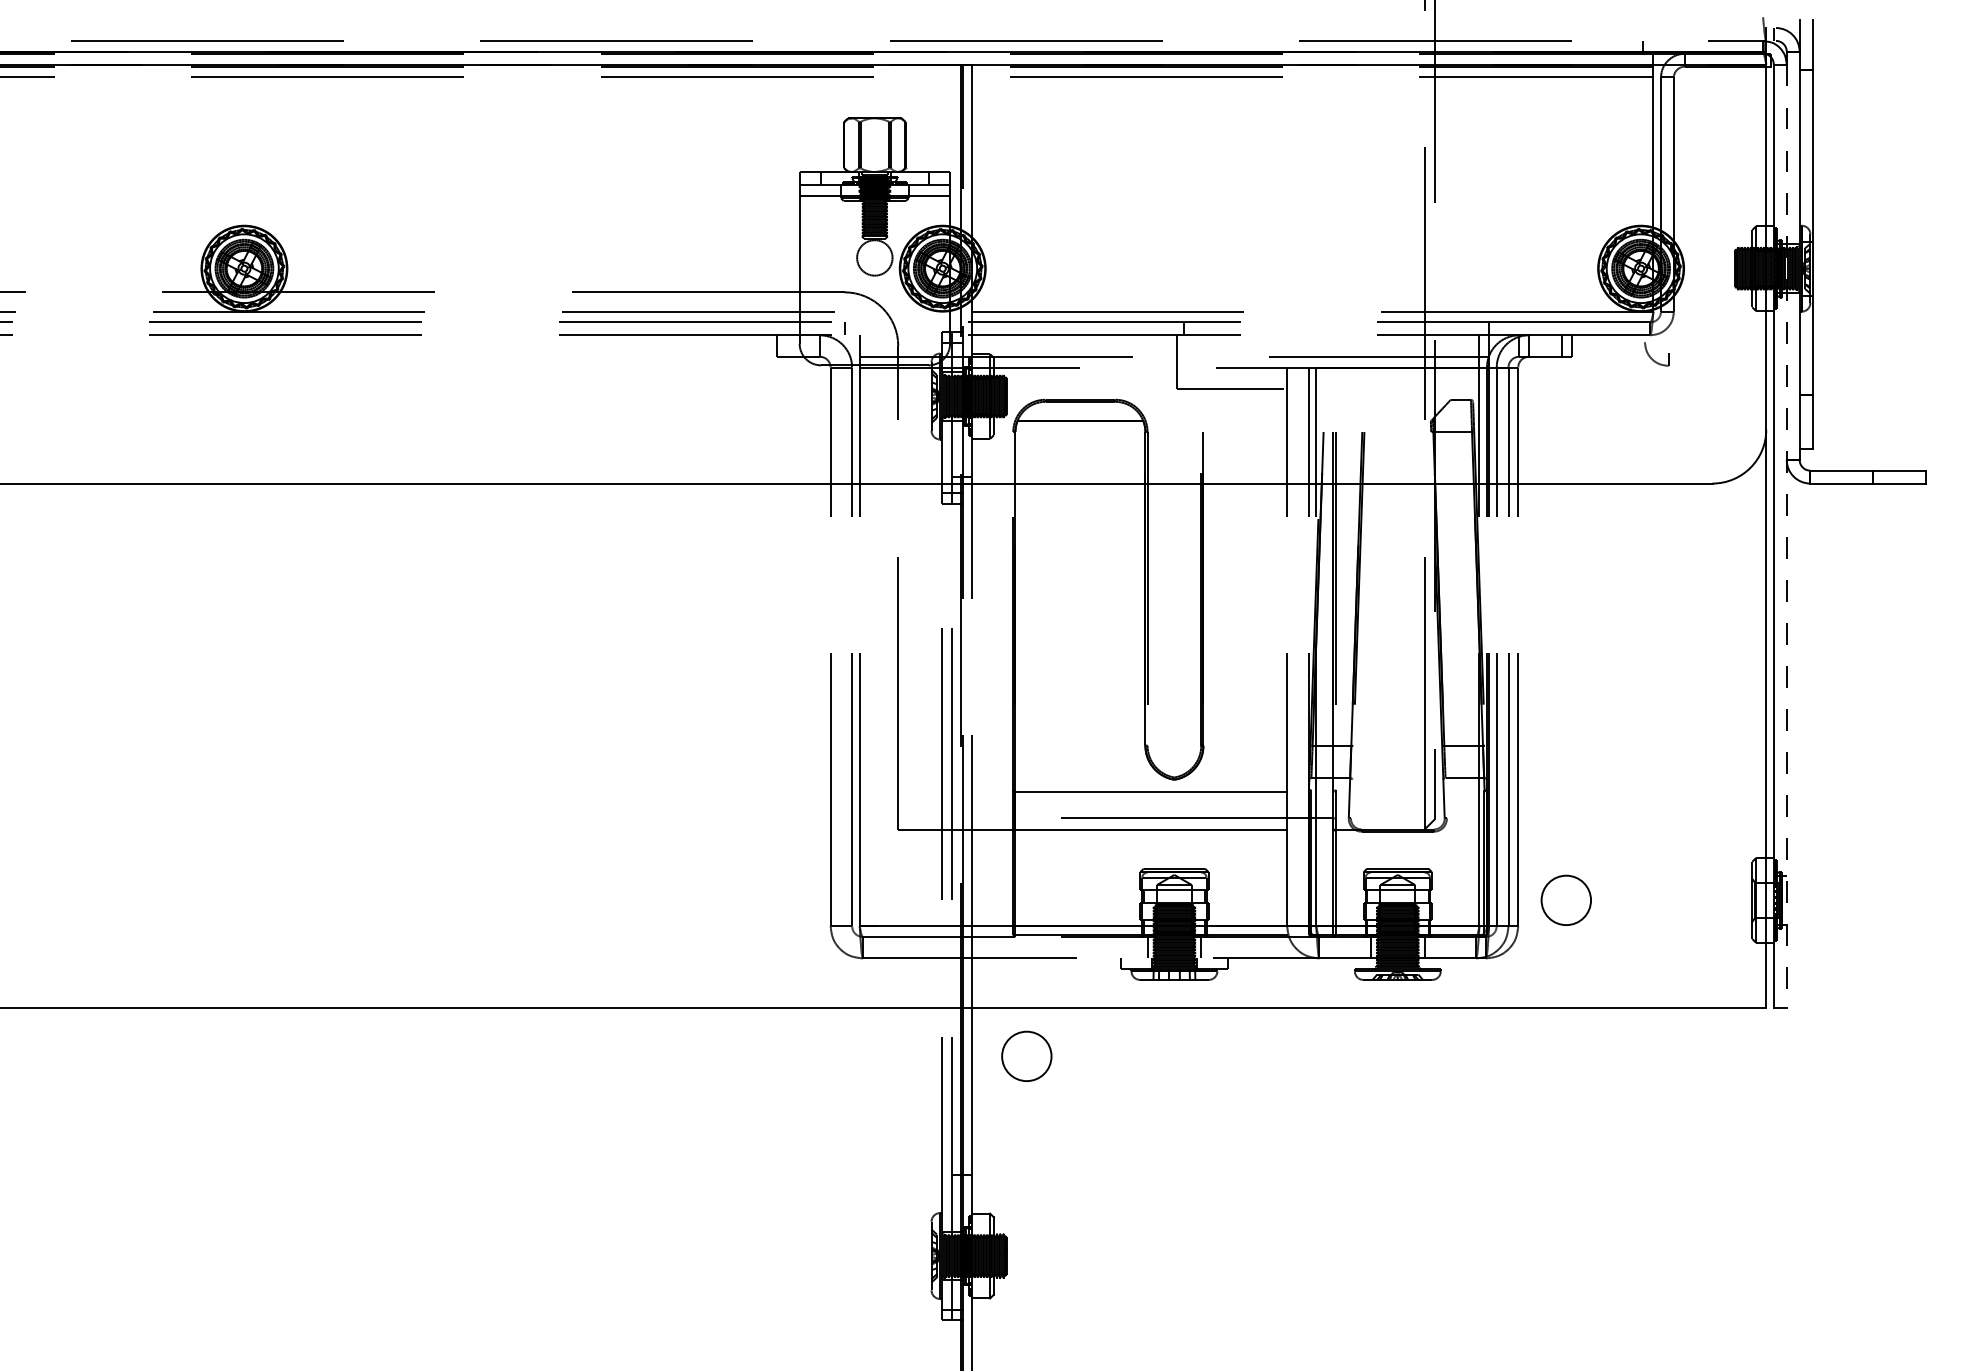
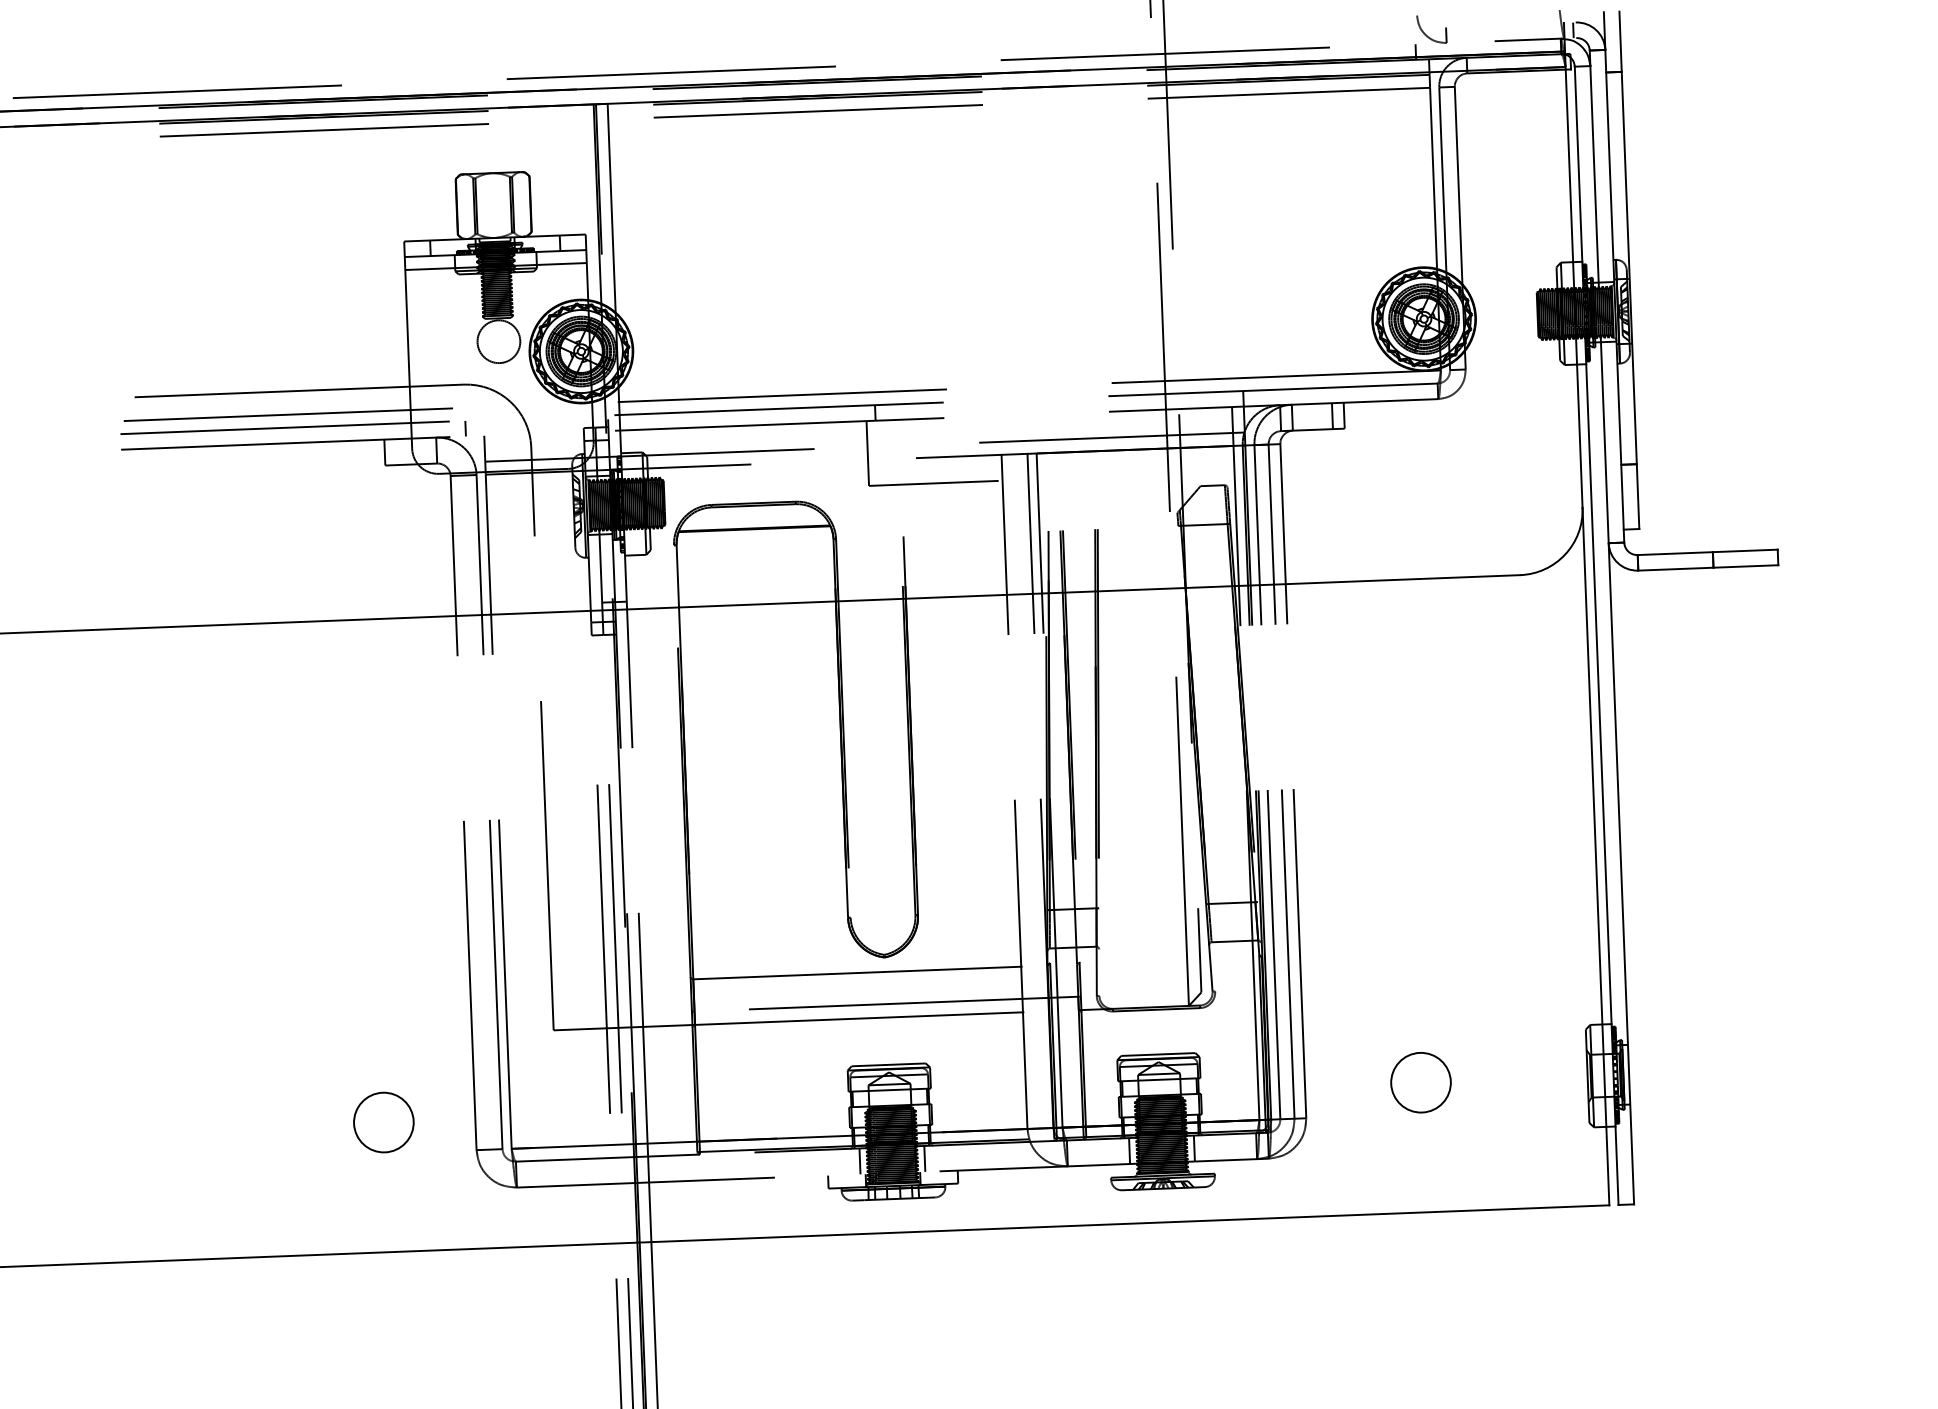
part: (1656, 354) -> (1431, 29), moved
line: (1786, 536) -> (1611, 635), dashed -> solid
circle: (1565, 899) -> (1420, 1081), moved
circle: (1026, 1055) -> (383, 1121), moved

